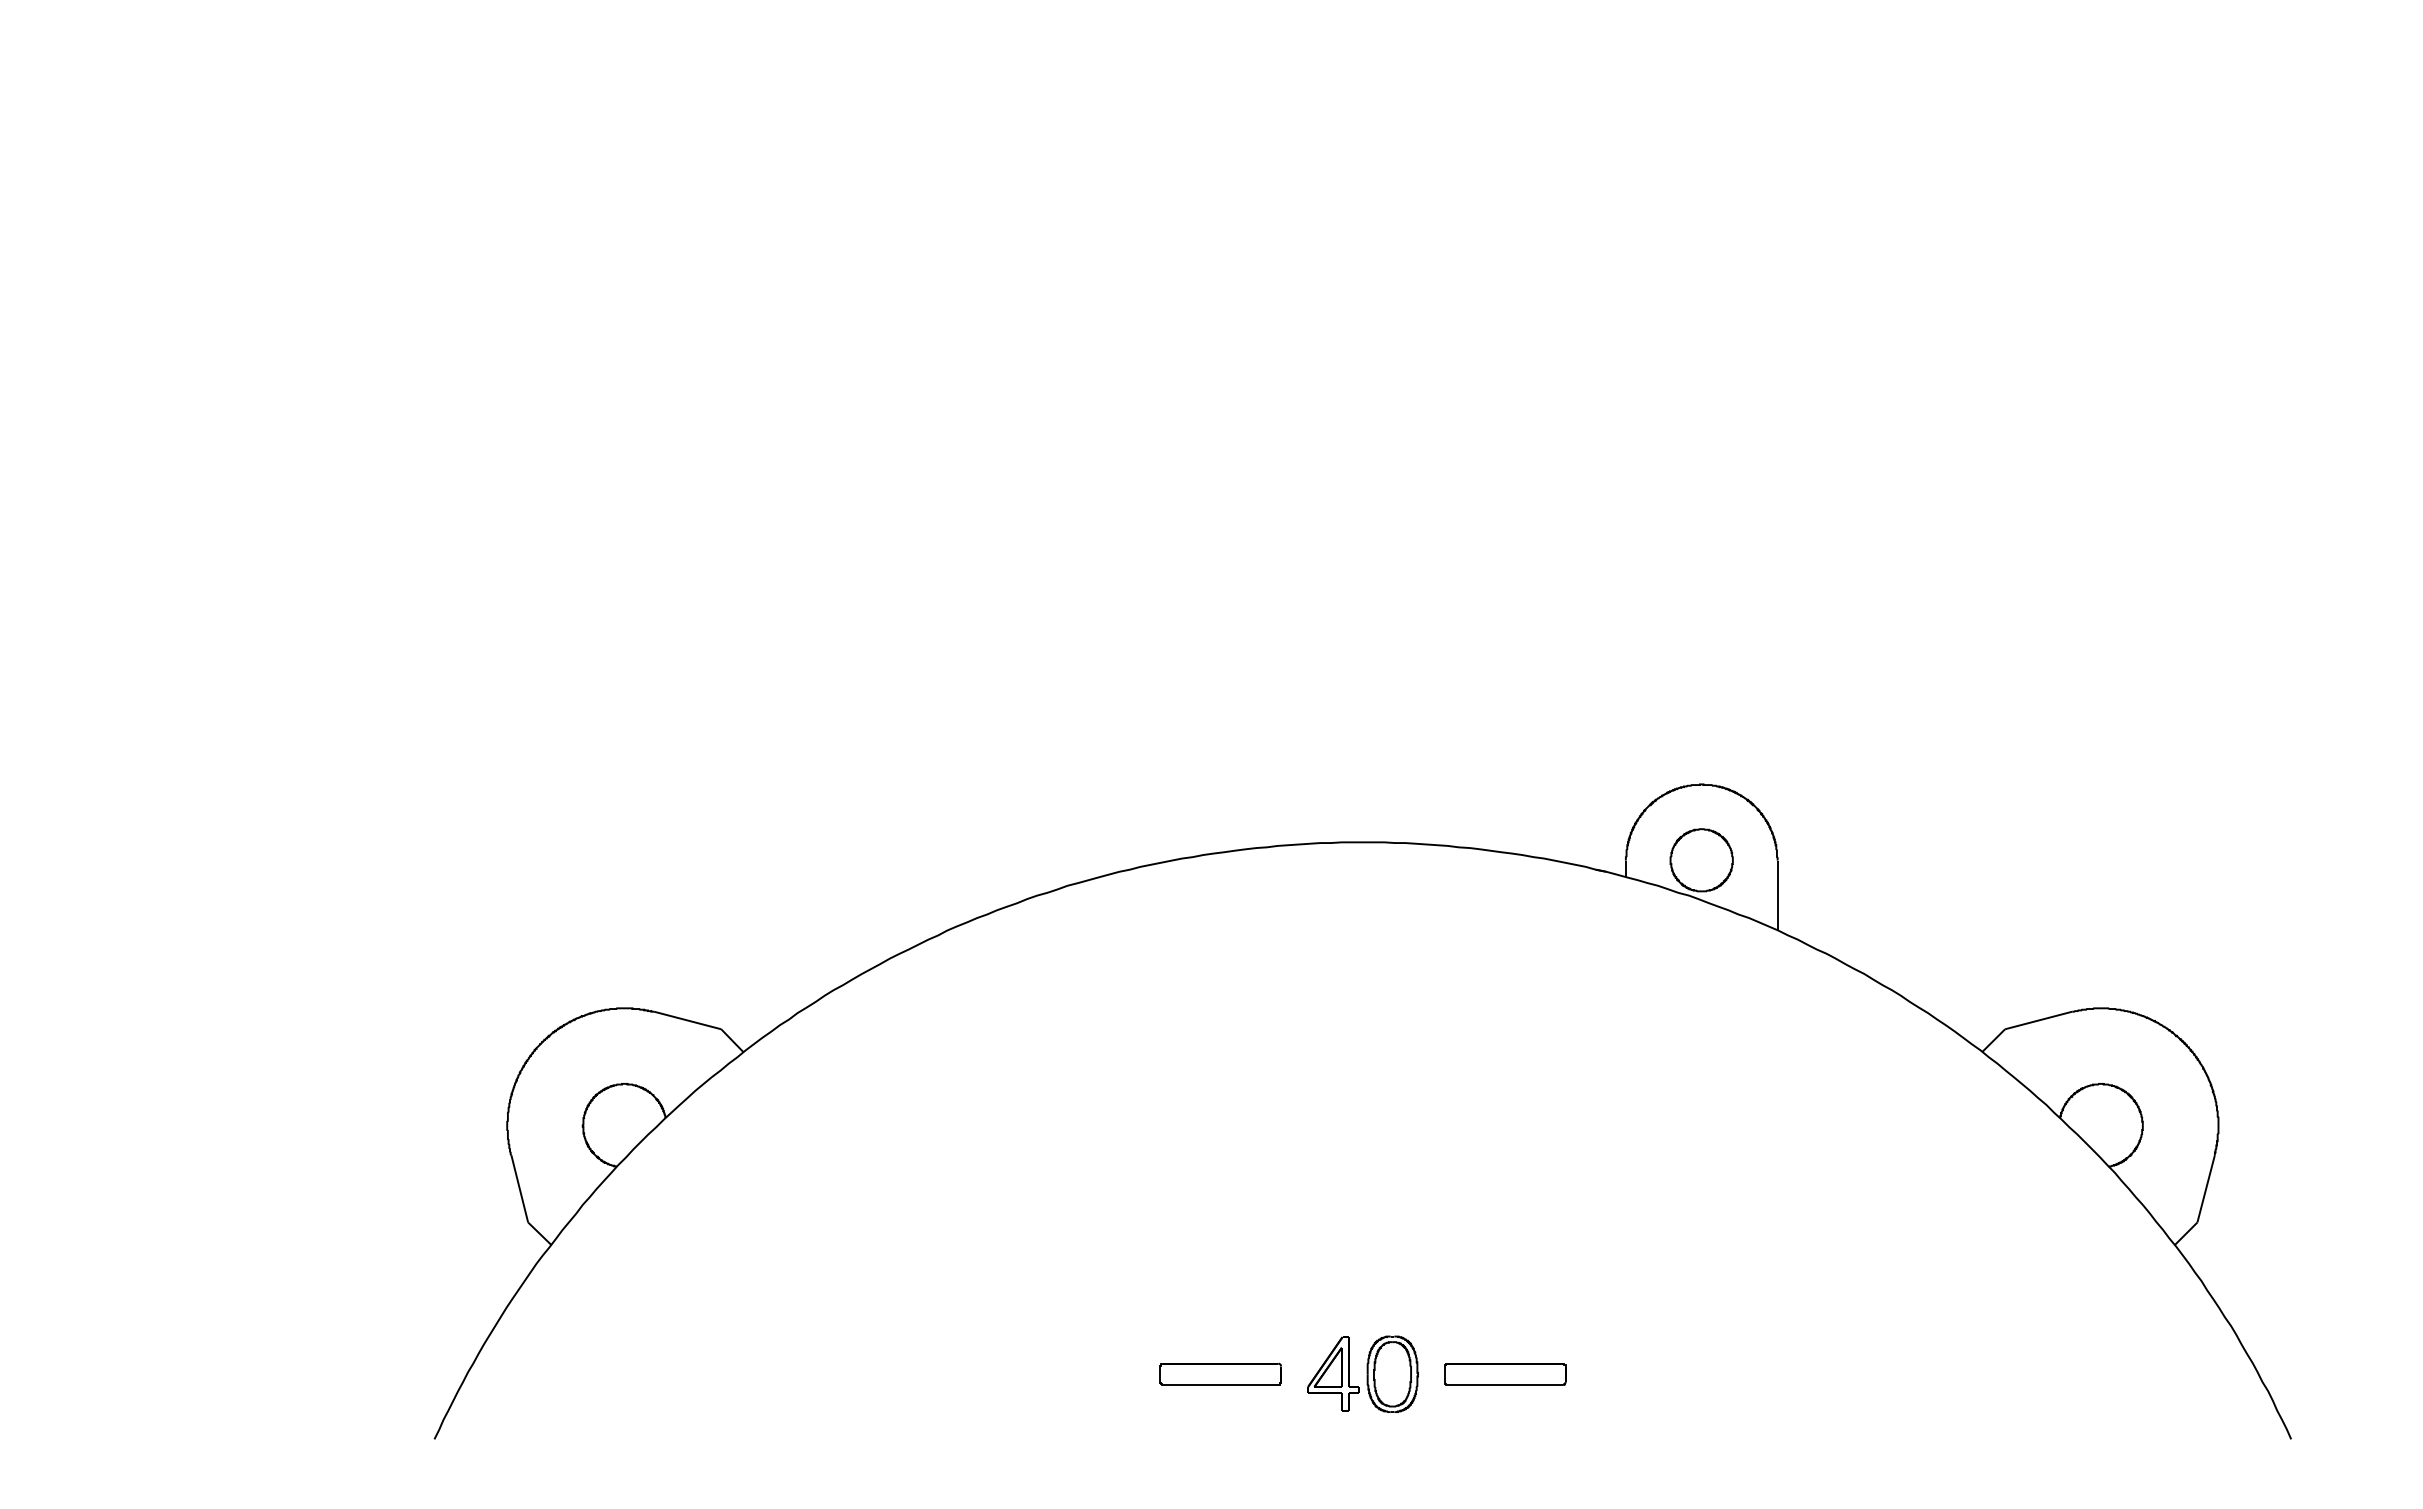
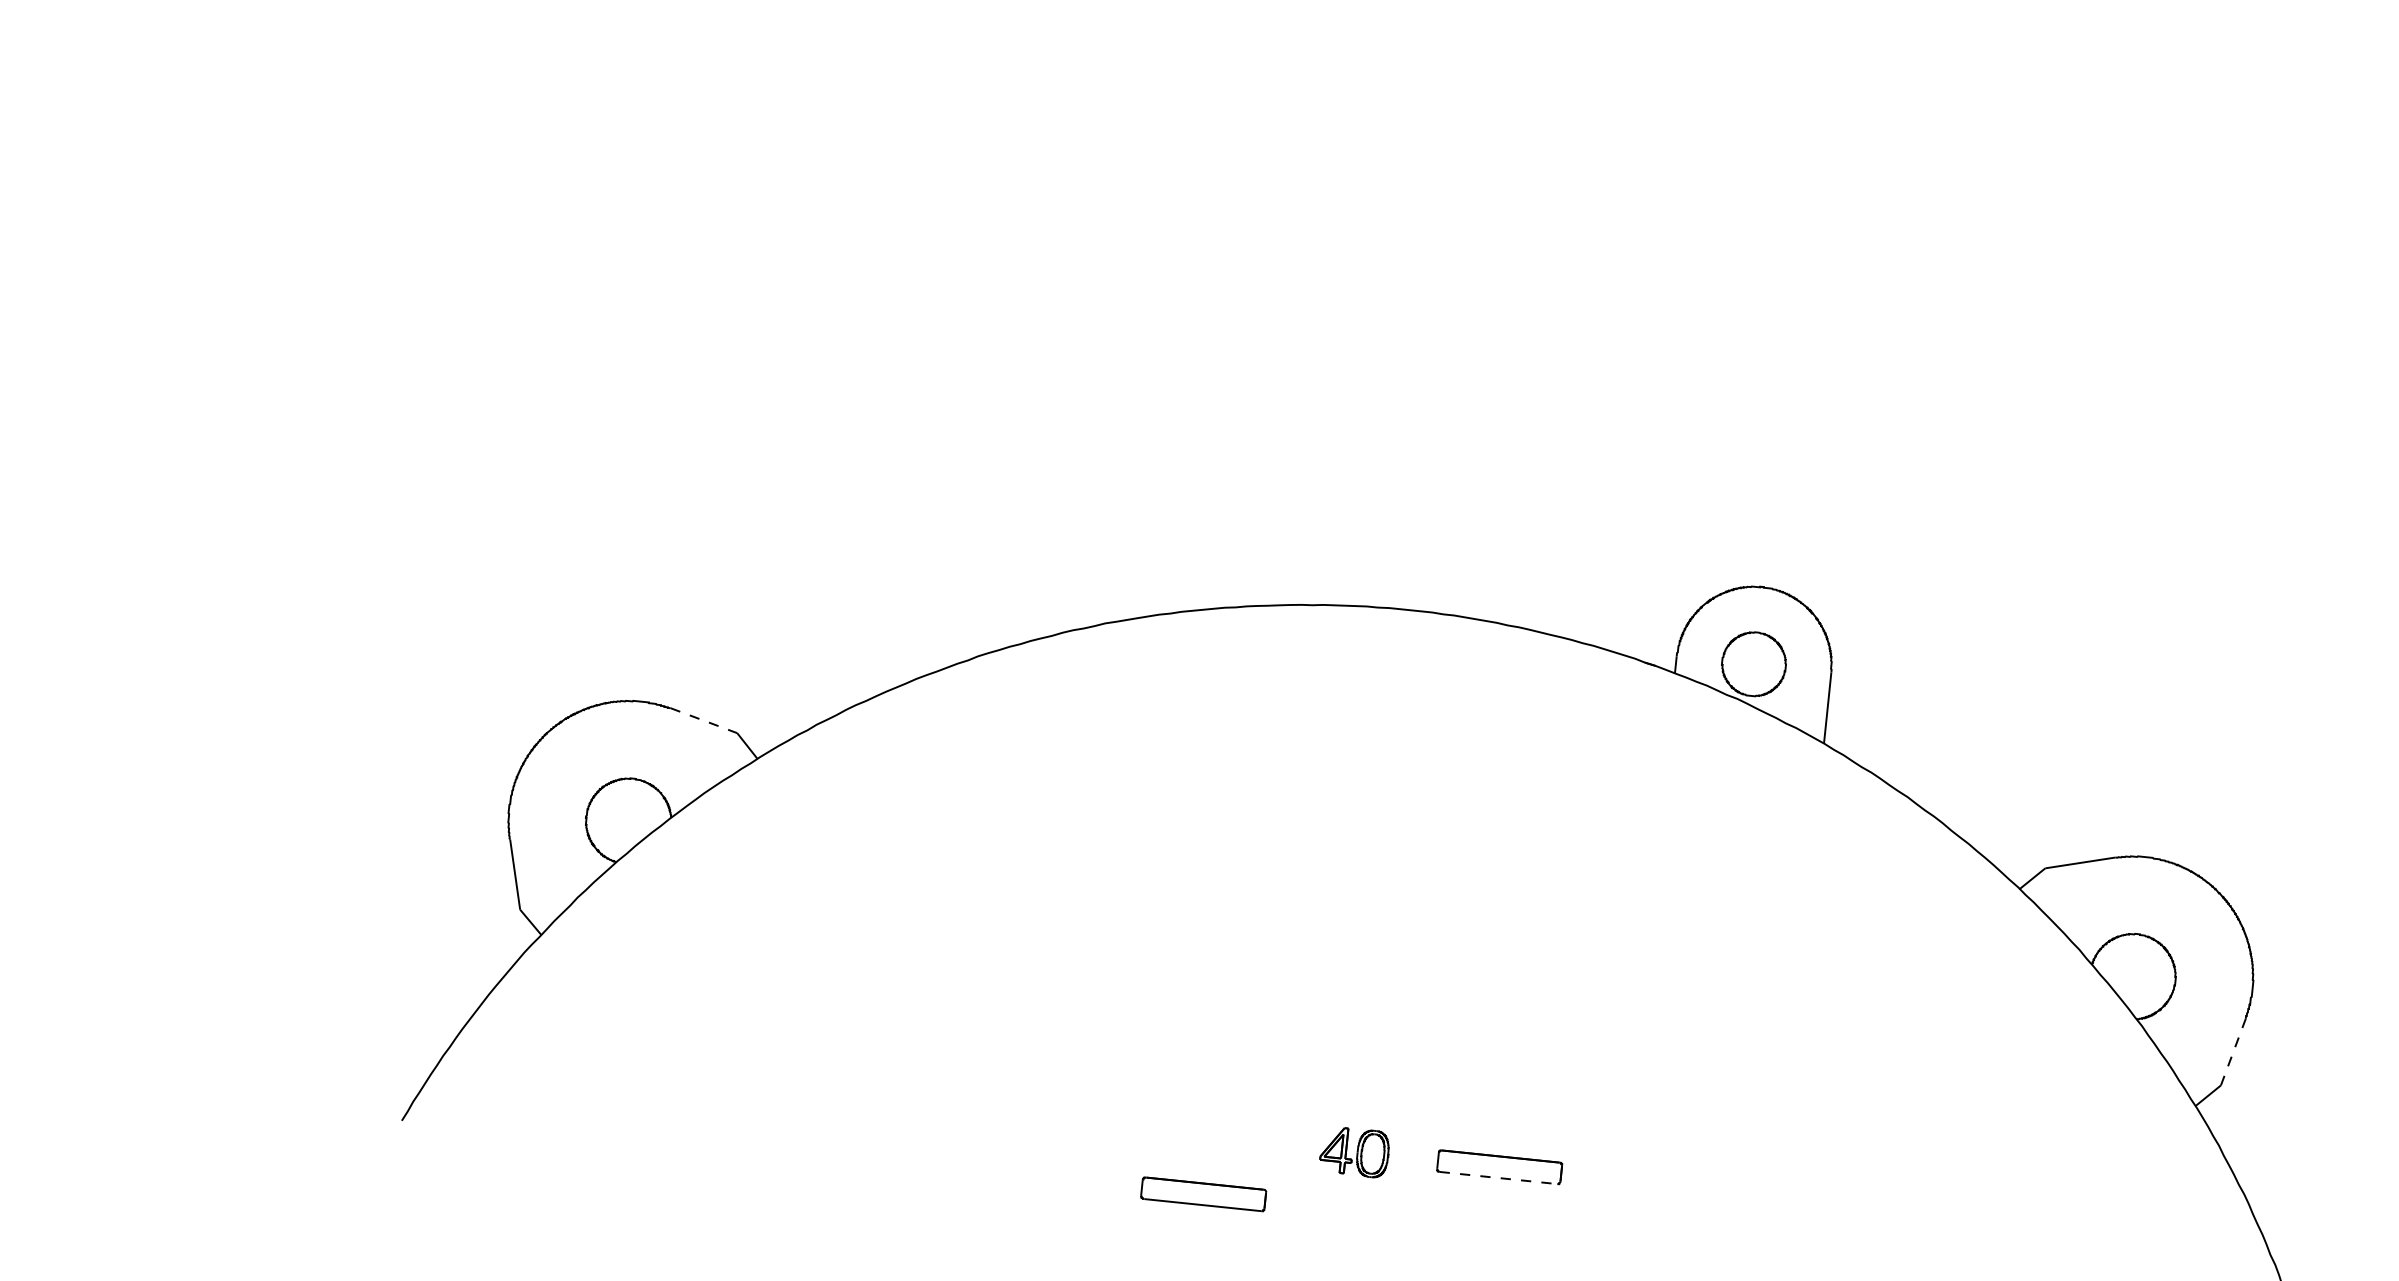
line: (687, 1020) -> (703, 720), solid -> dashed
line: (2206, 1188) -> (2233, 1051), solid -> dashed
part: (1220, 1373) -> (1203, 1193), moved
part: (1362, 1373) -> (1354, 1151), size x0.6
line: (1505, 1384) -> (1498, 1177), solid -> dashed

